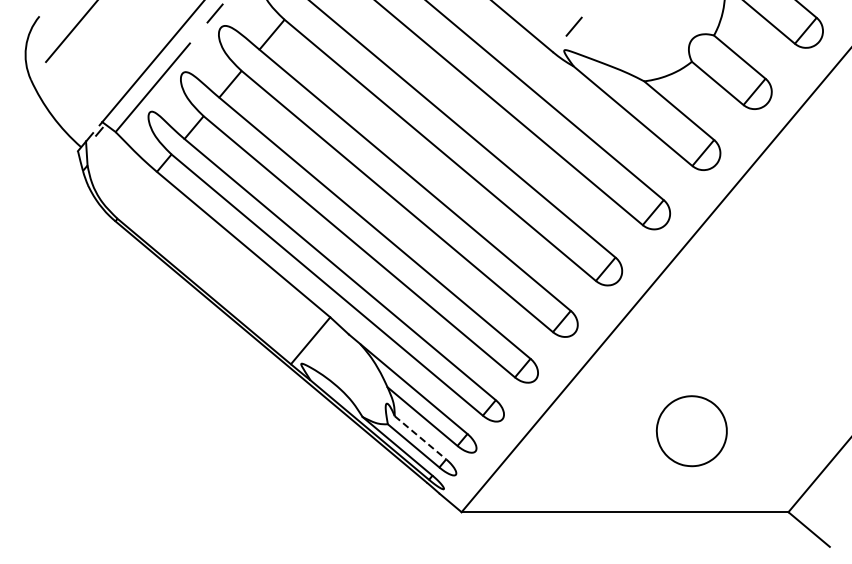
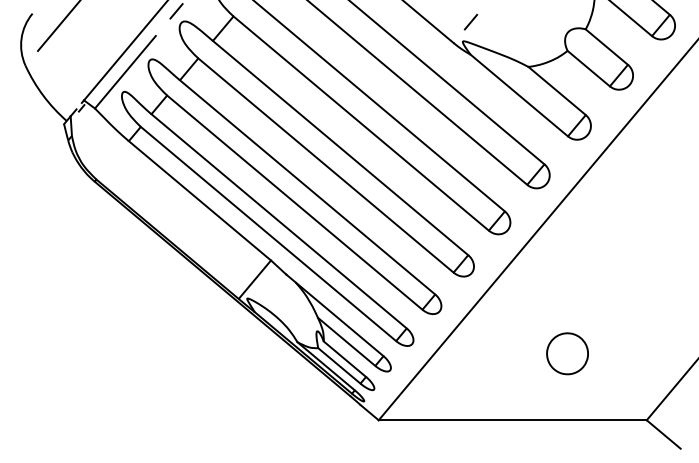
part: (691, 430) -> (567, 353), size x0.71
line: (420, 437) -> (344, 359), dashed -> solid

